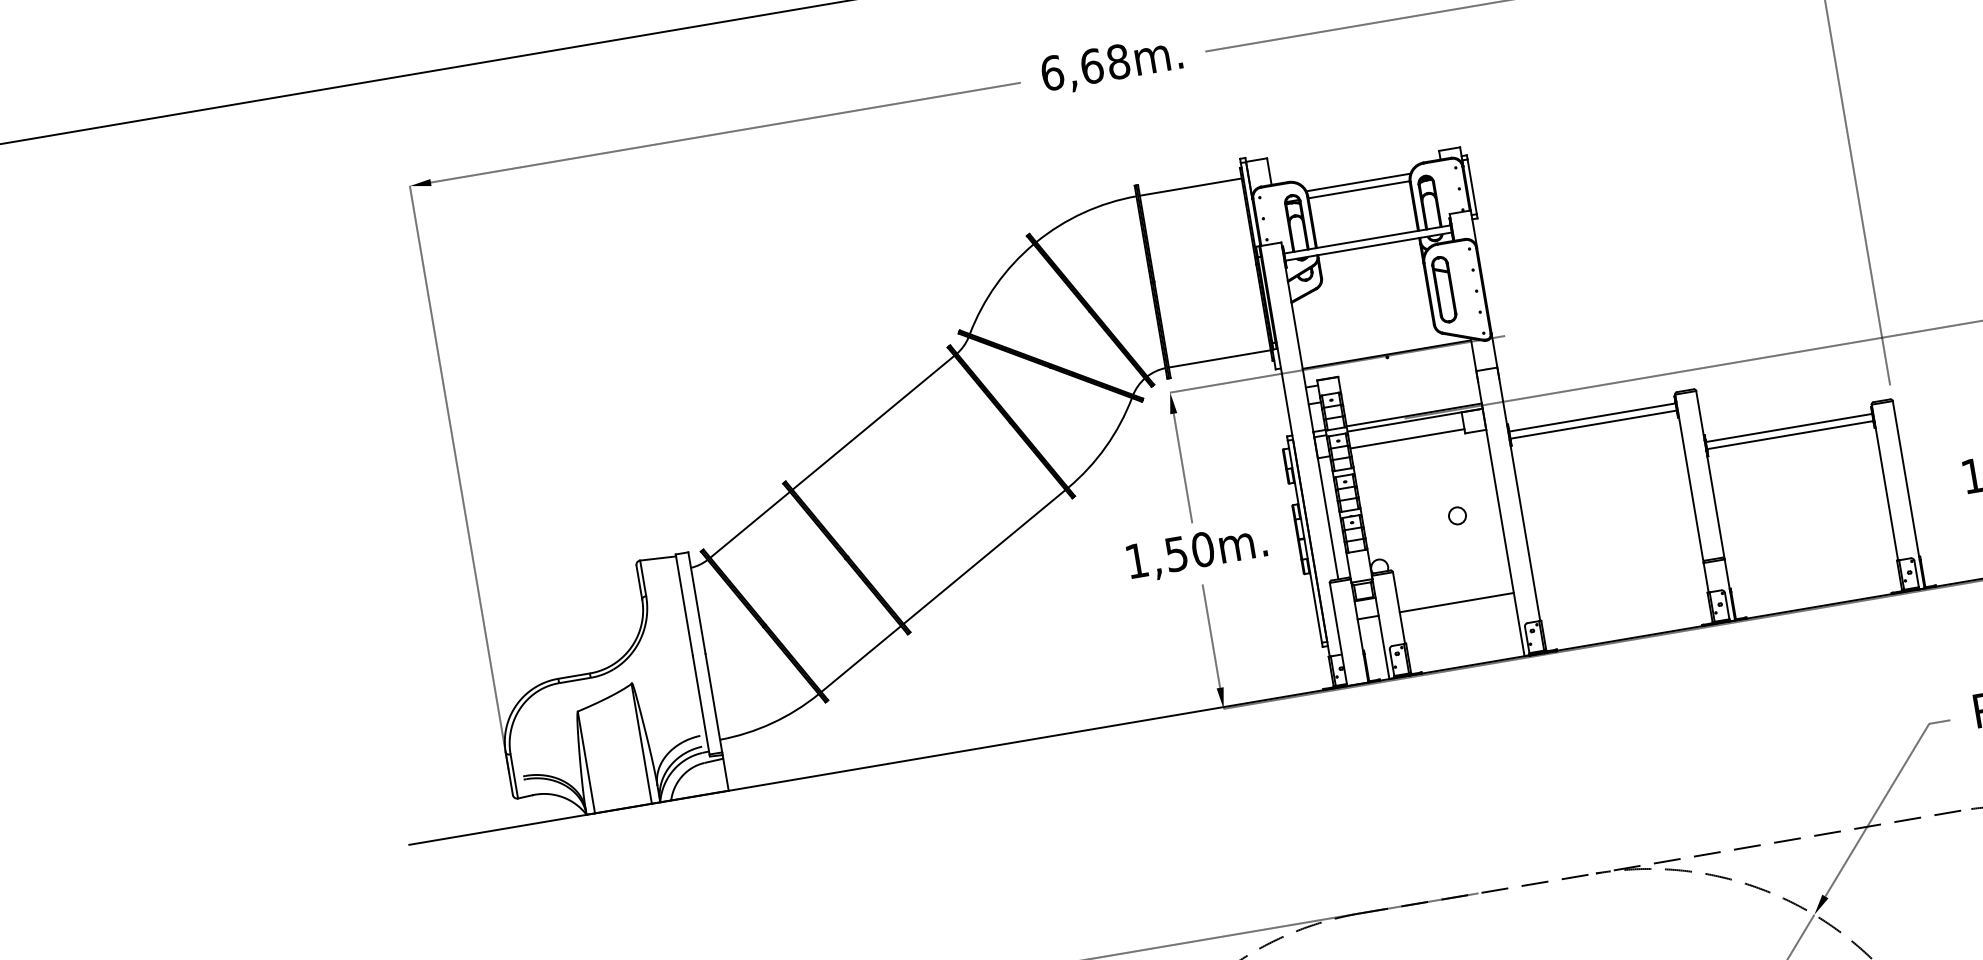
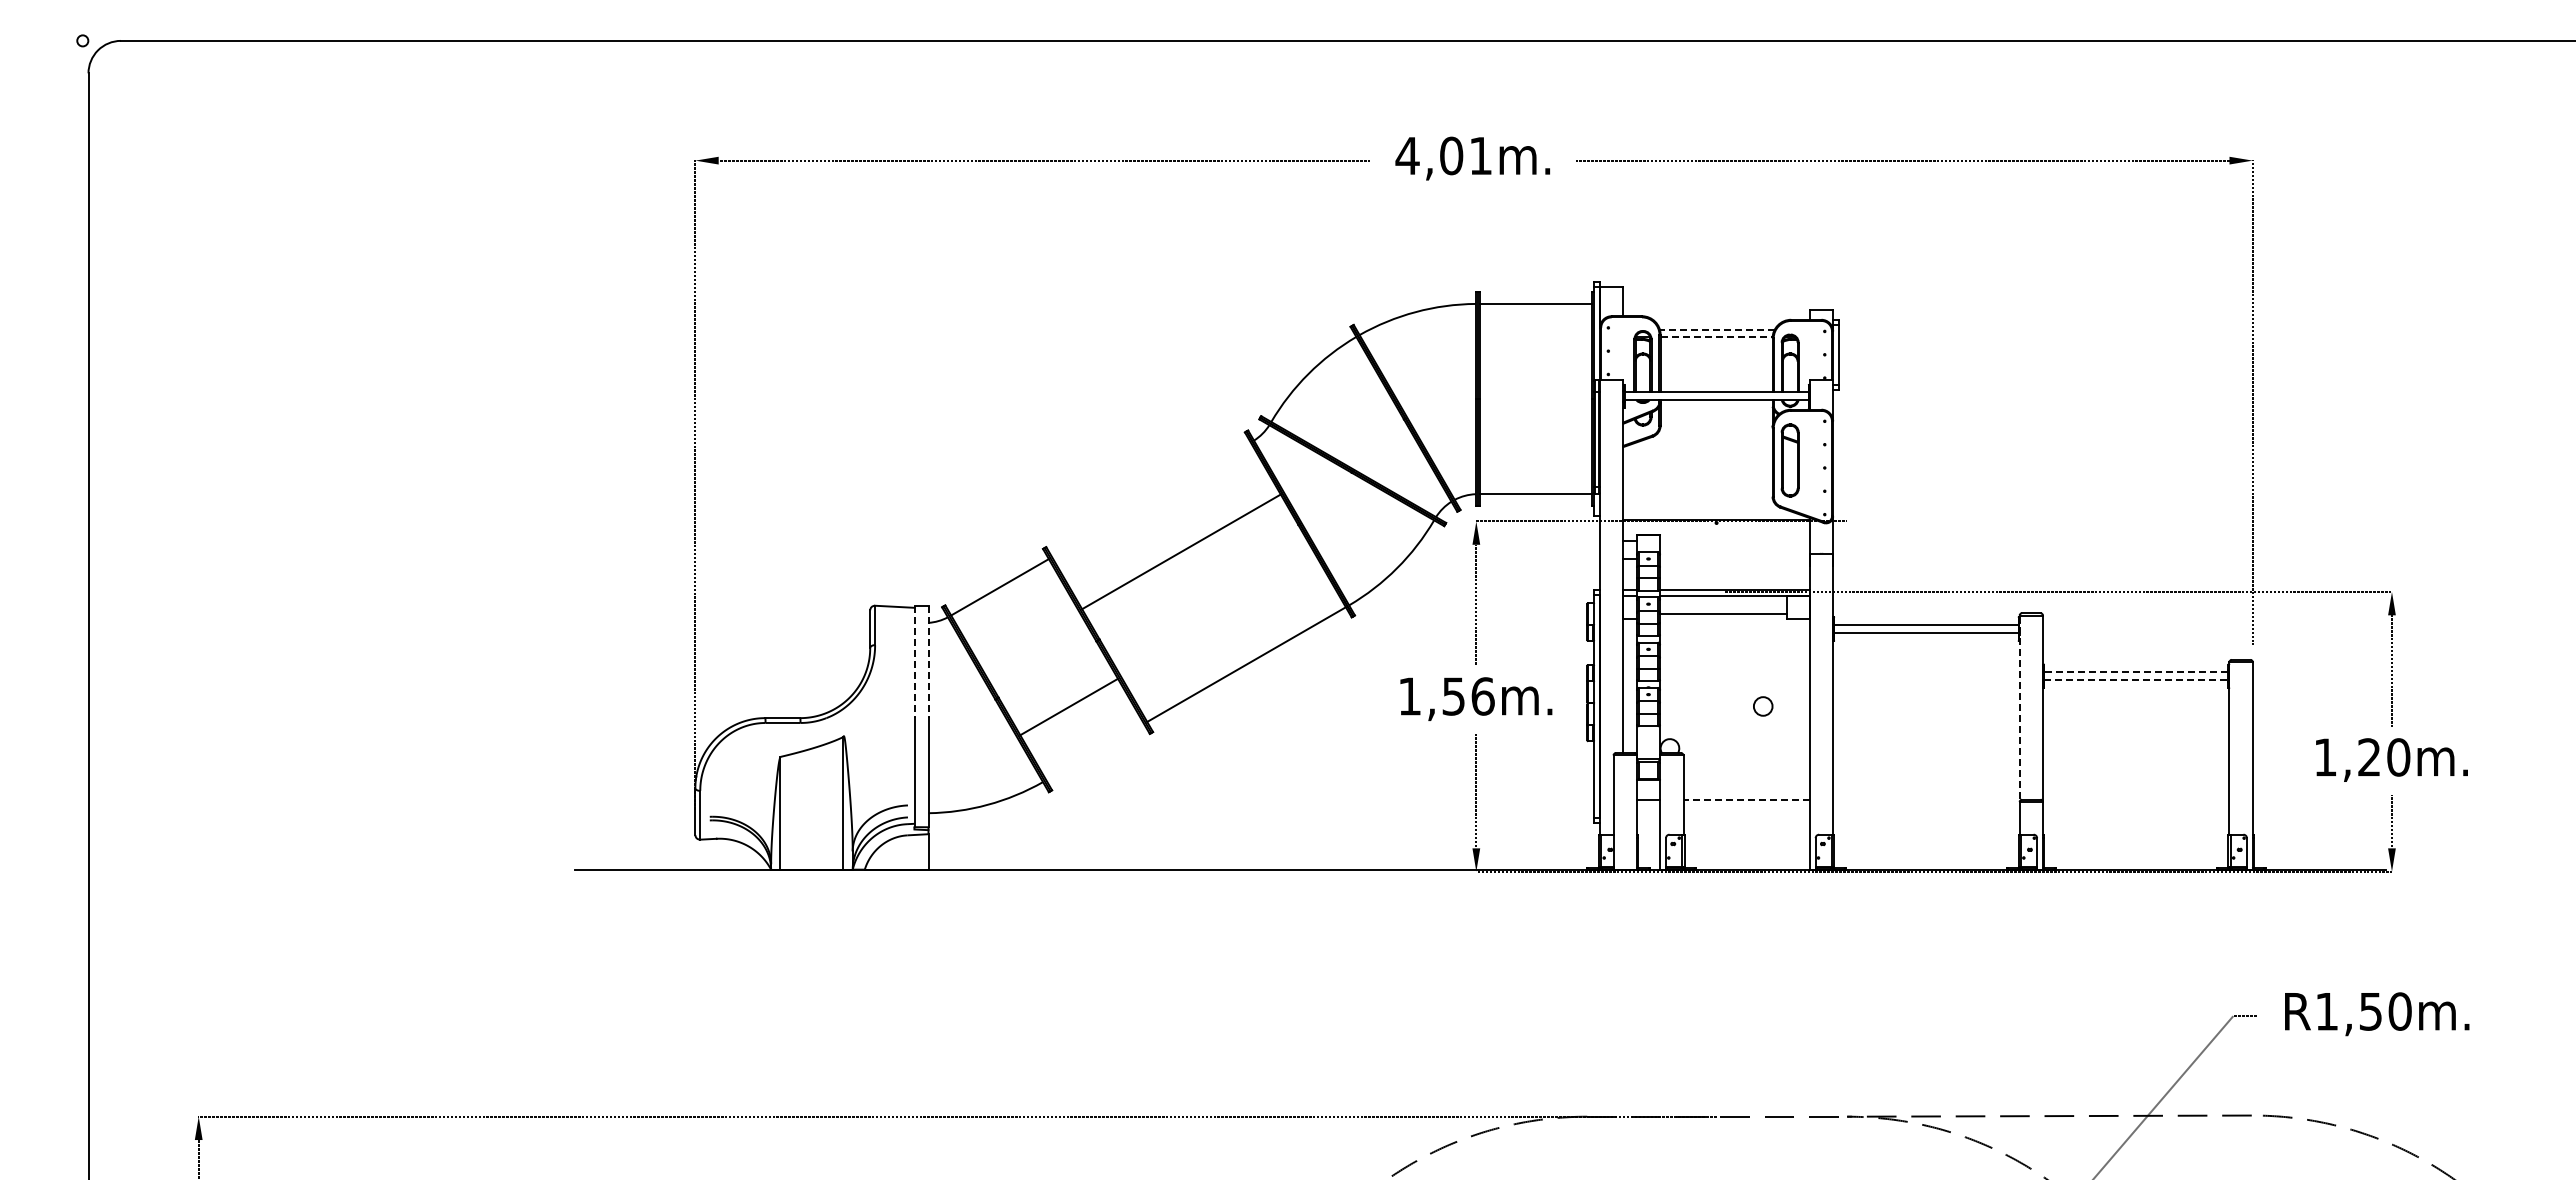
text: (1084, 67) -> (1443, 155), 6,68m. -> 4,01m.
line: (1357, 182) -> (1716, 329), solid -> dashed
line: (1358, 189) -> (1716, 337), solid -> dashed
line: (873, 422) -> (1181, 551), moved
line: (1788, 428) -> (2135, 672), solid -> dashed
line: (1790, 435) -> (2136, 680), solid -> dashed
line: (1689, 479) -> (2019, 709), solid -> dashed
text: (1202, 549) -> (1482, 696), 1,50m. -> 1,56m.
line: (1456, 602) -> (1746, 799), solid -> dashed
line: (697, 603) -> (928, 662), solid -> dashed
line: (684, 605) -> (914, 662), solid -> dashed
line: (861, 658) -> (1069, 706), moved

